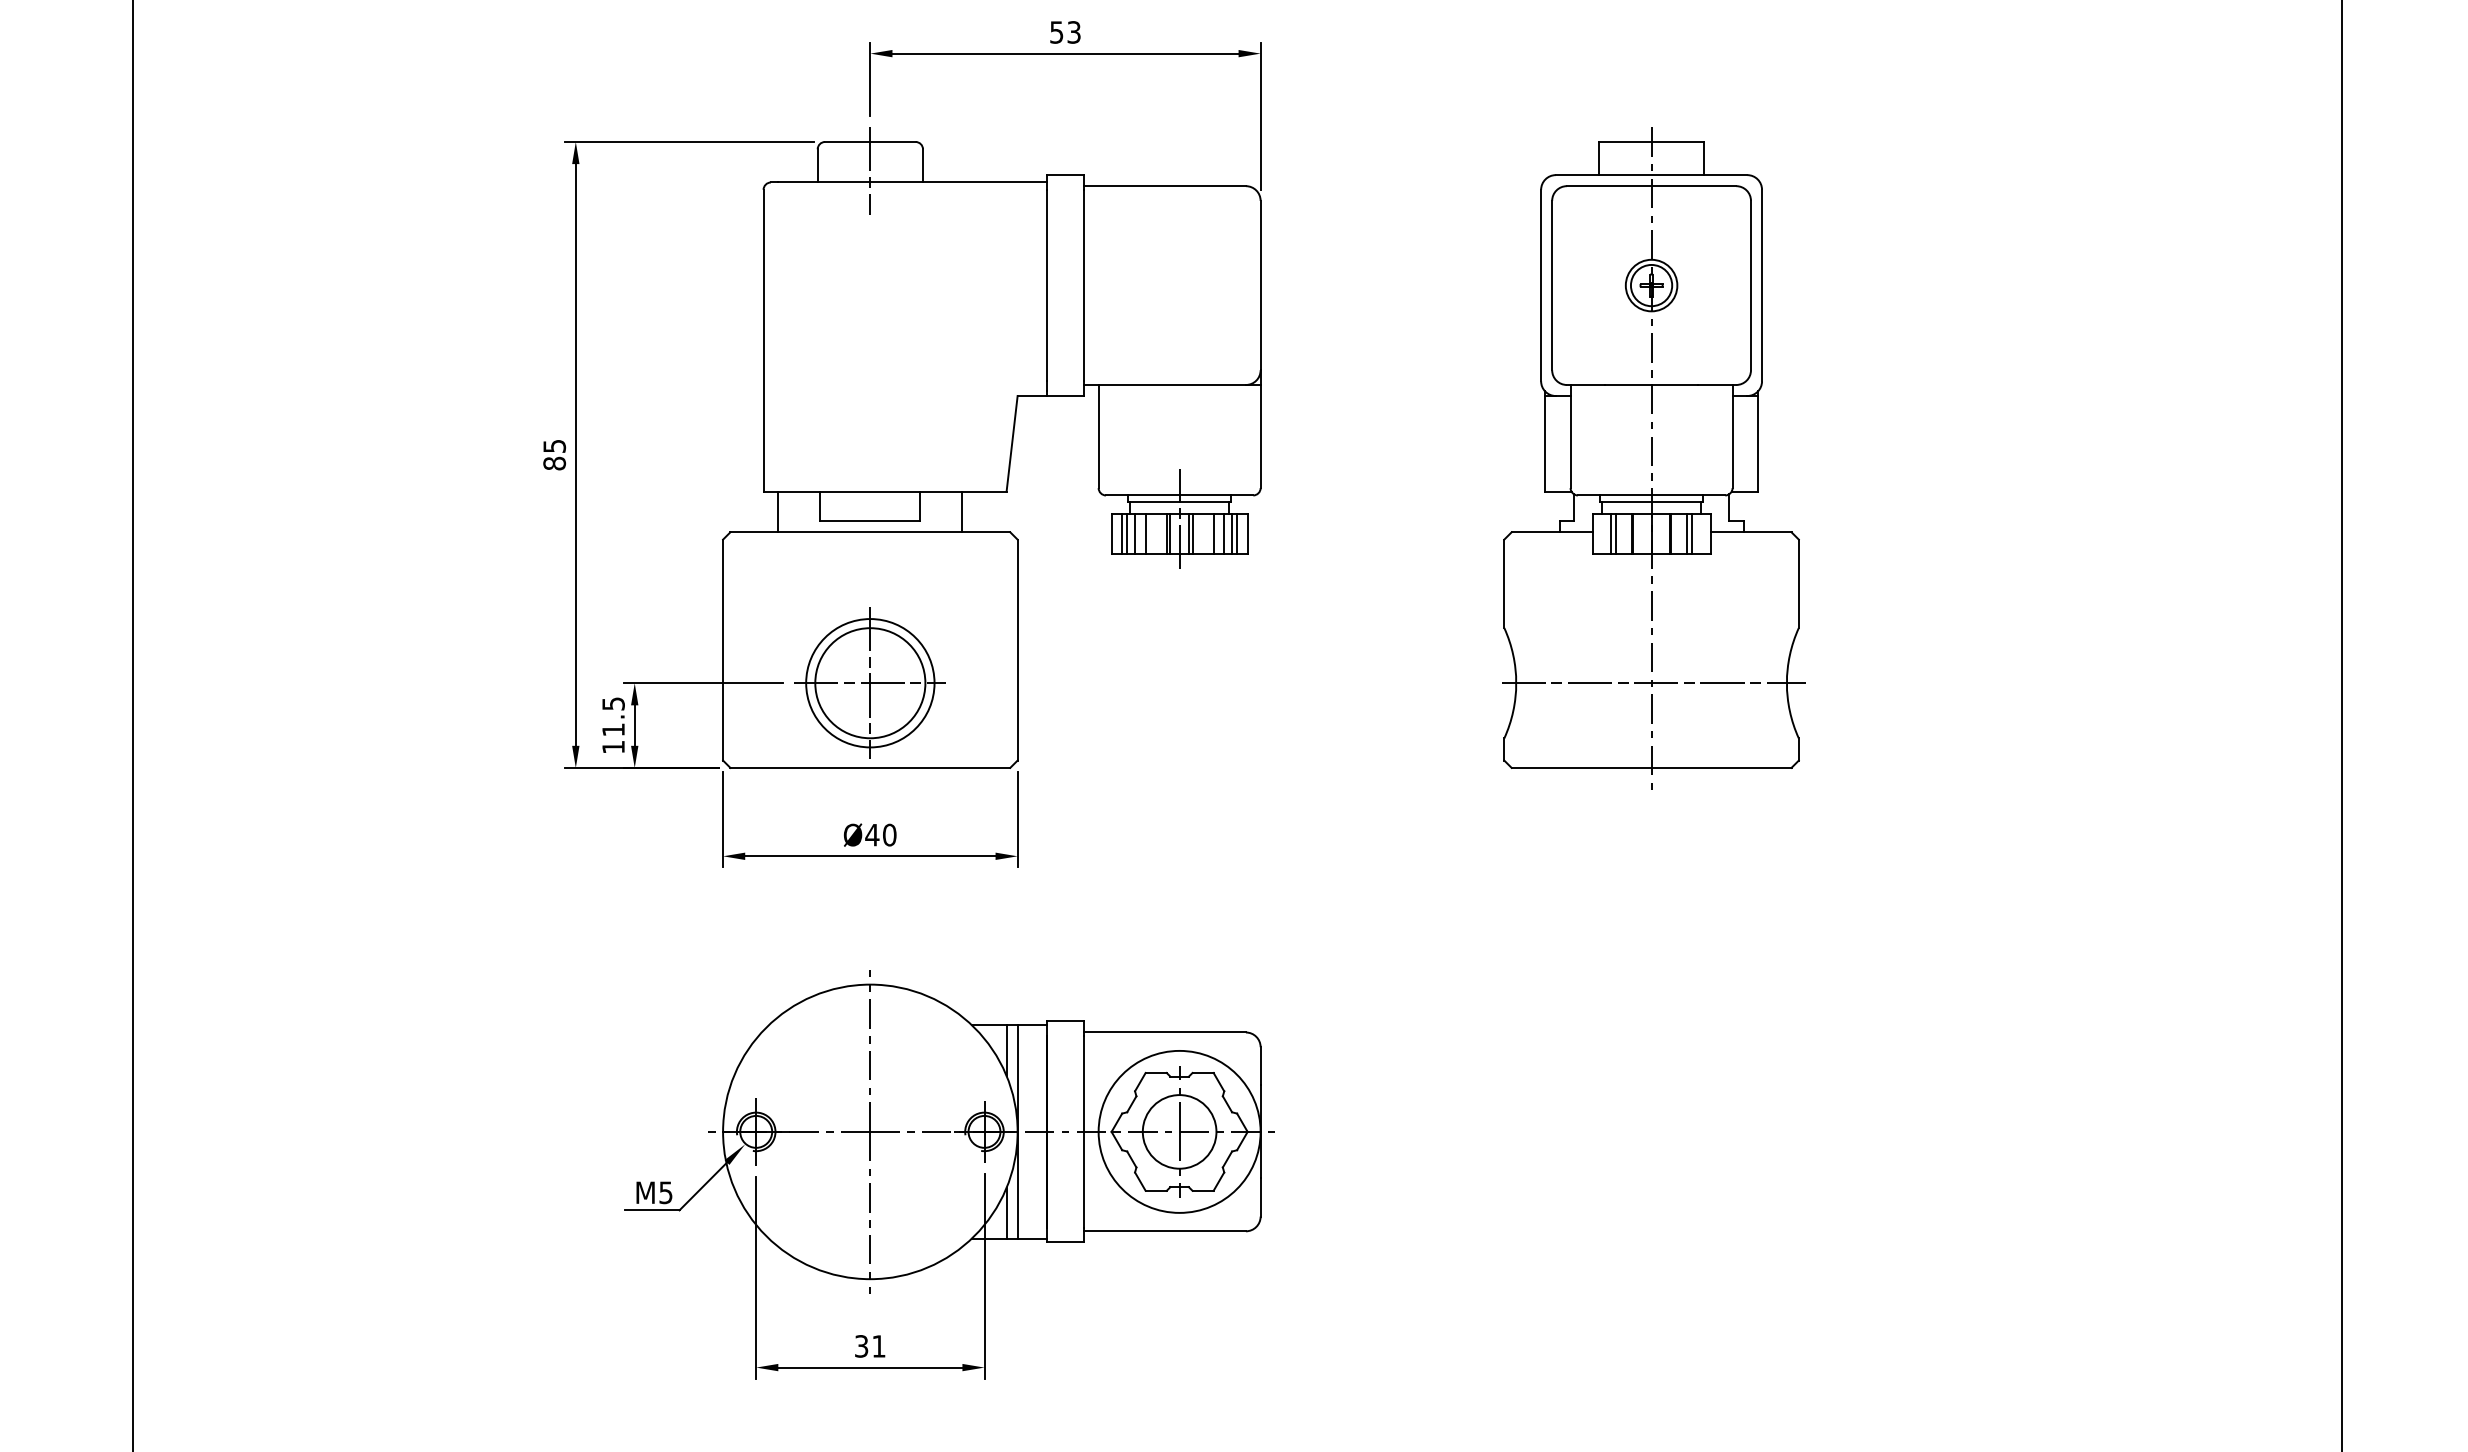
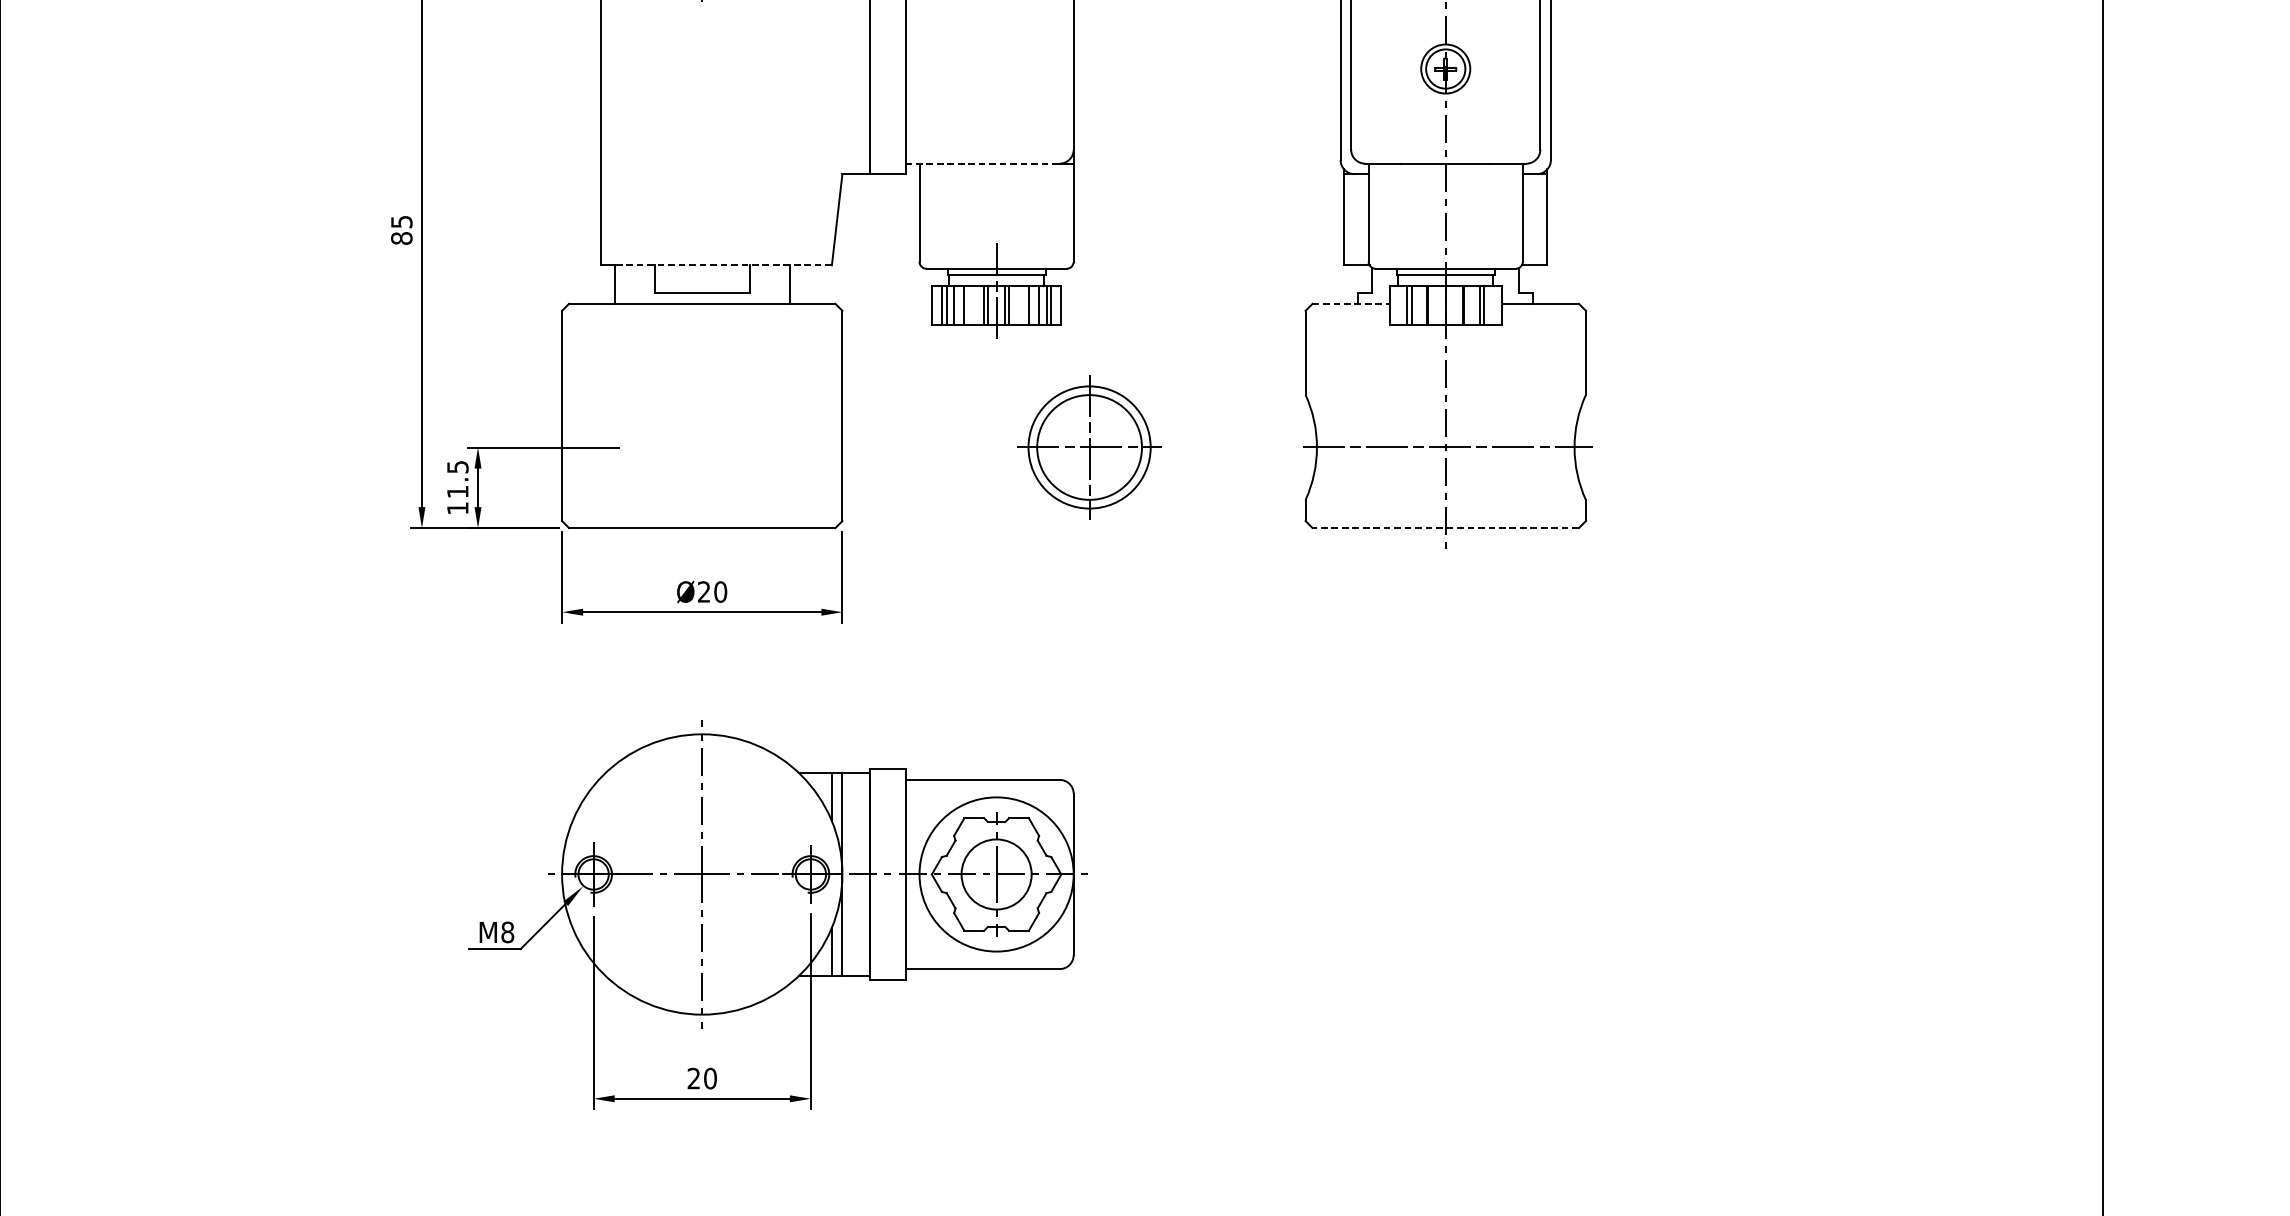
line: (1165, 385) -> (983, 164), solid -> dashed
line: (891, 491) -> (722, 265), solid -> dashed
line: (1552, 532) -> (1351, 304), solid -> dashed
part: (869, 682) -> (1088, 446), moved
line: (1651, 767) -> (1445, 527), solid -> dashed
text: (872, 834) -> (704, 591), Ø40 -> Ø20
text: (665, 1192) -> (507, 932), M5 -> M8
text: (870, 1346) -> (702, 1078), 31 -> 20

